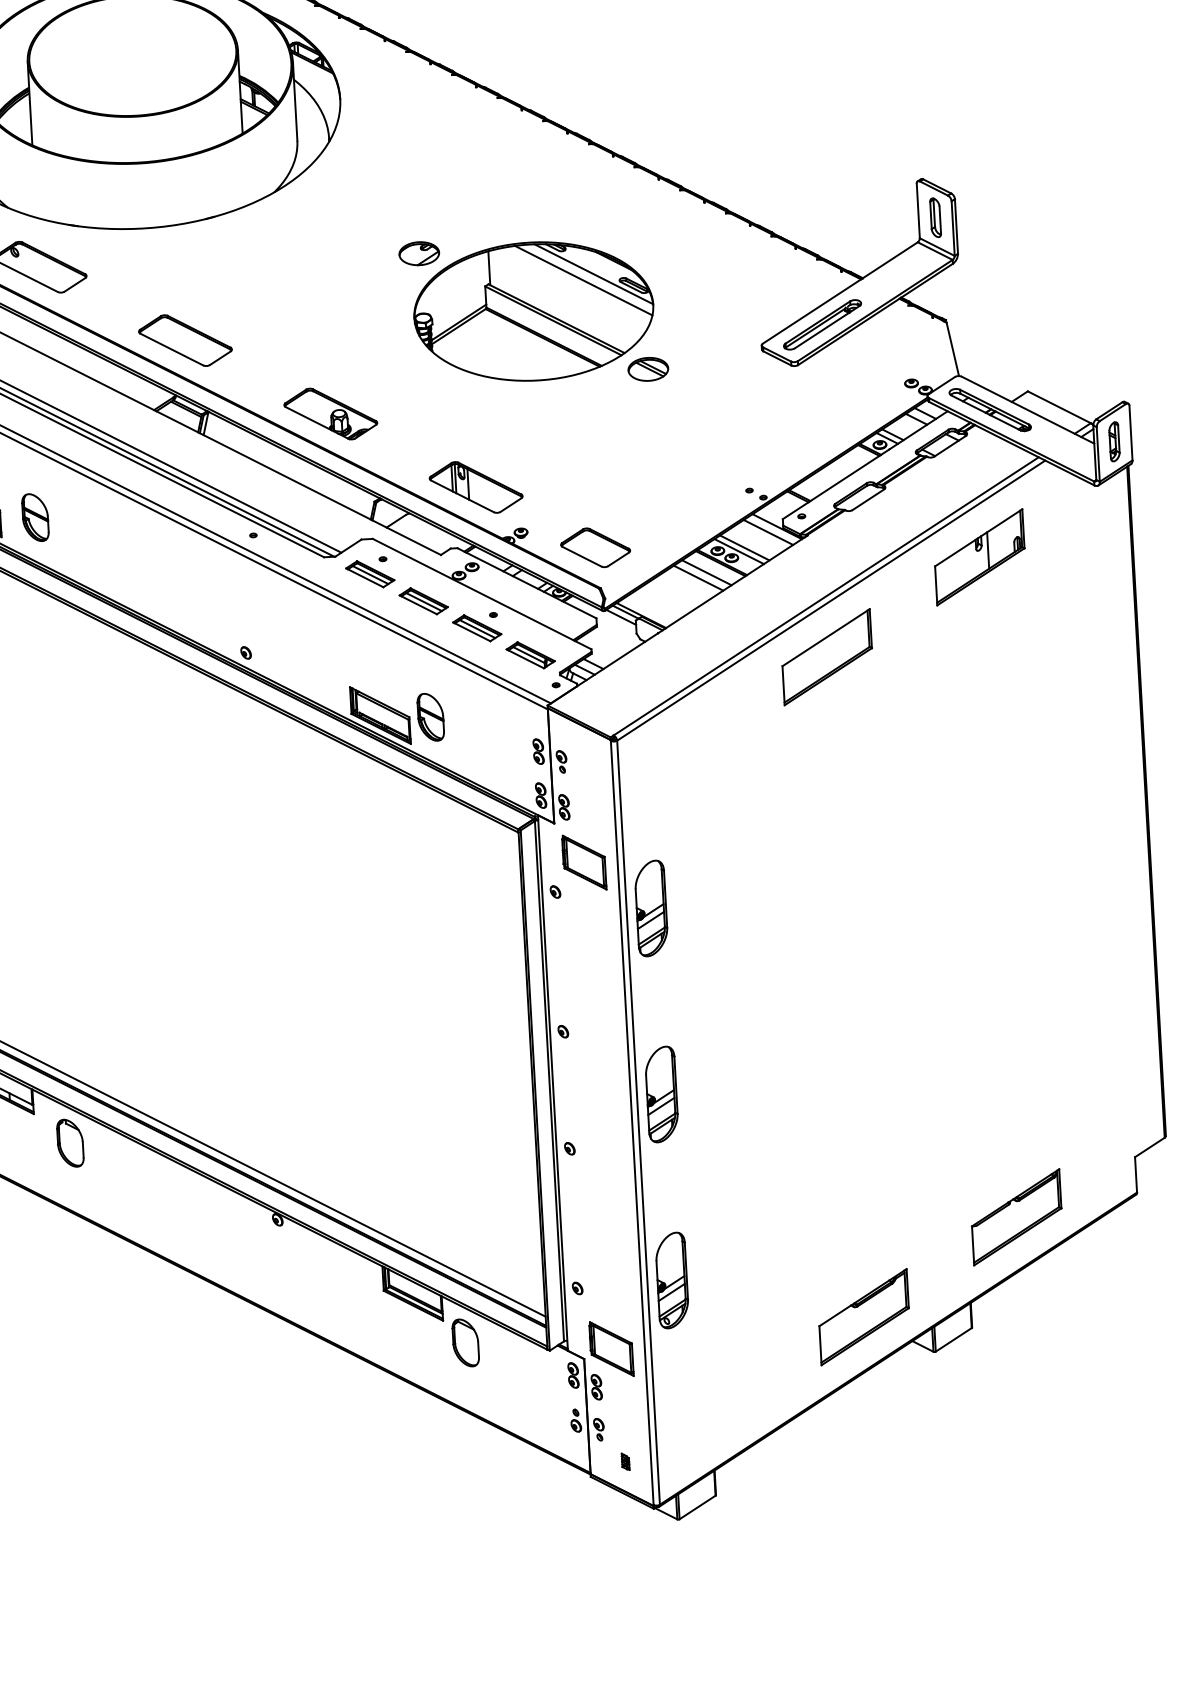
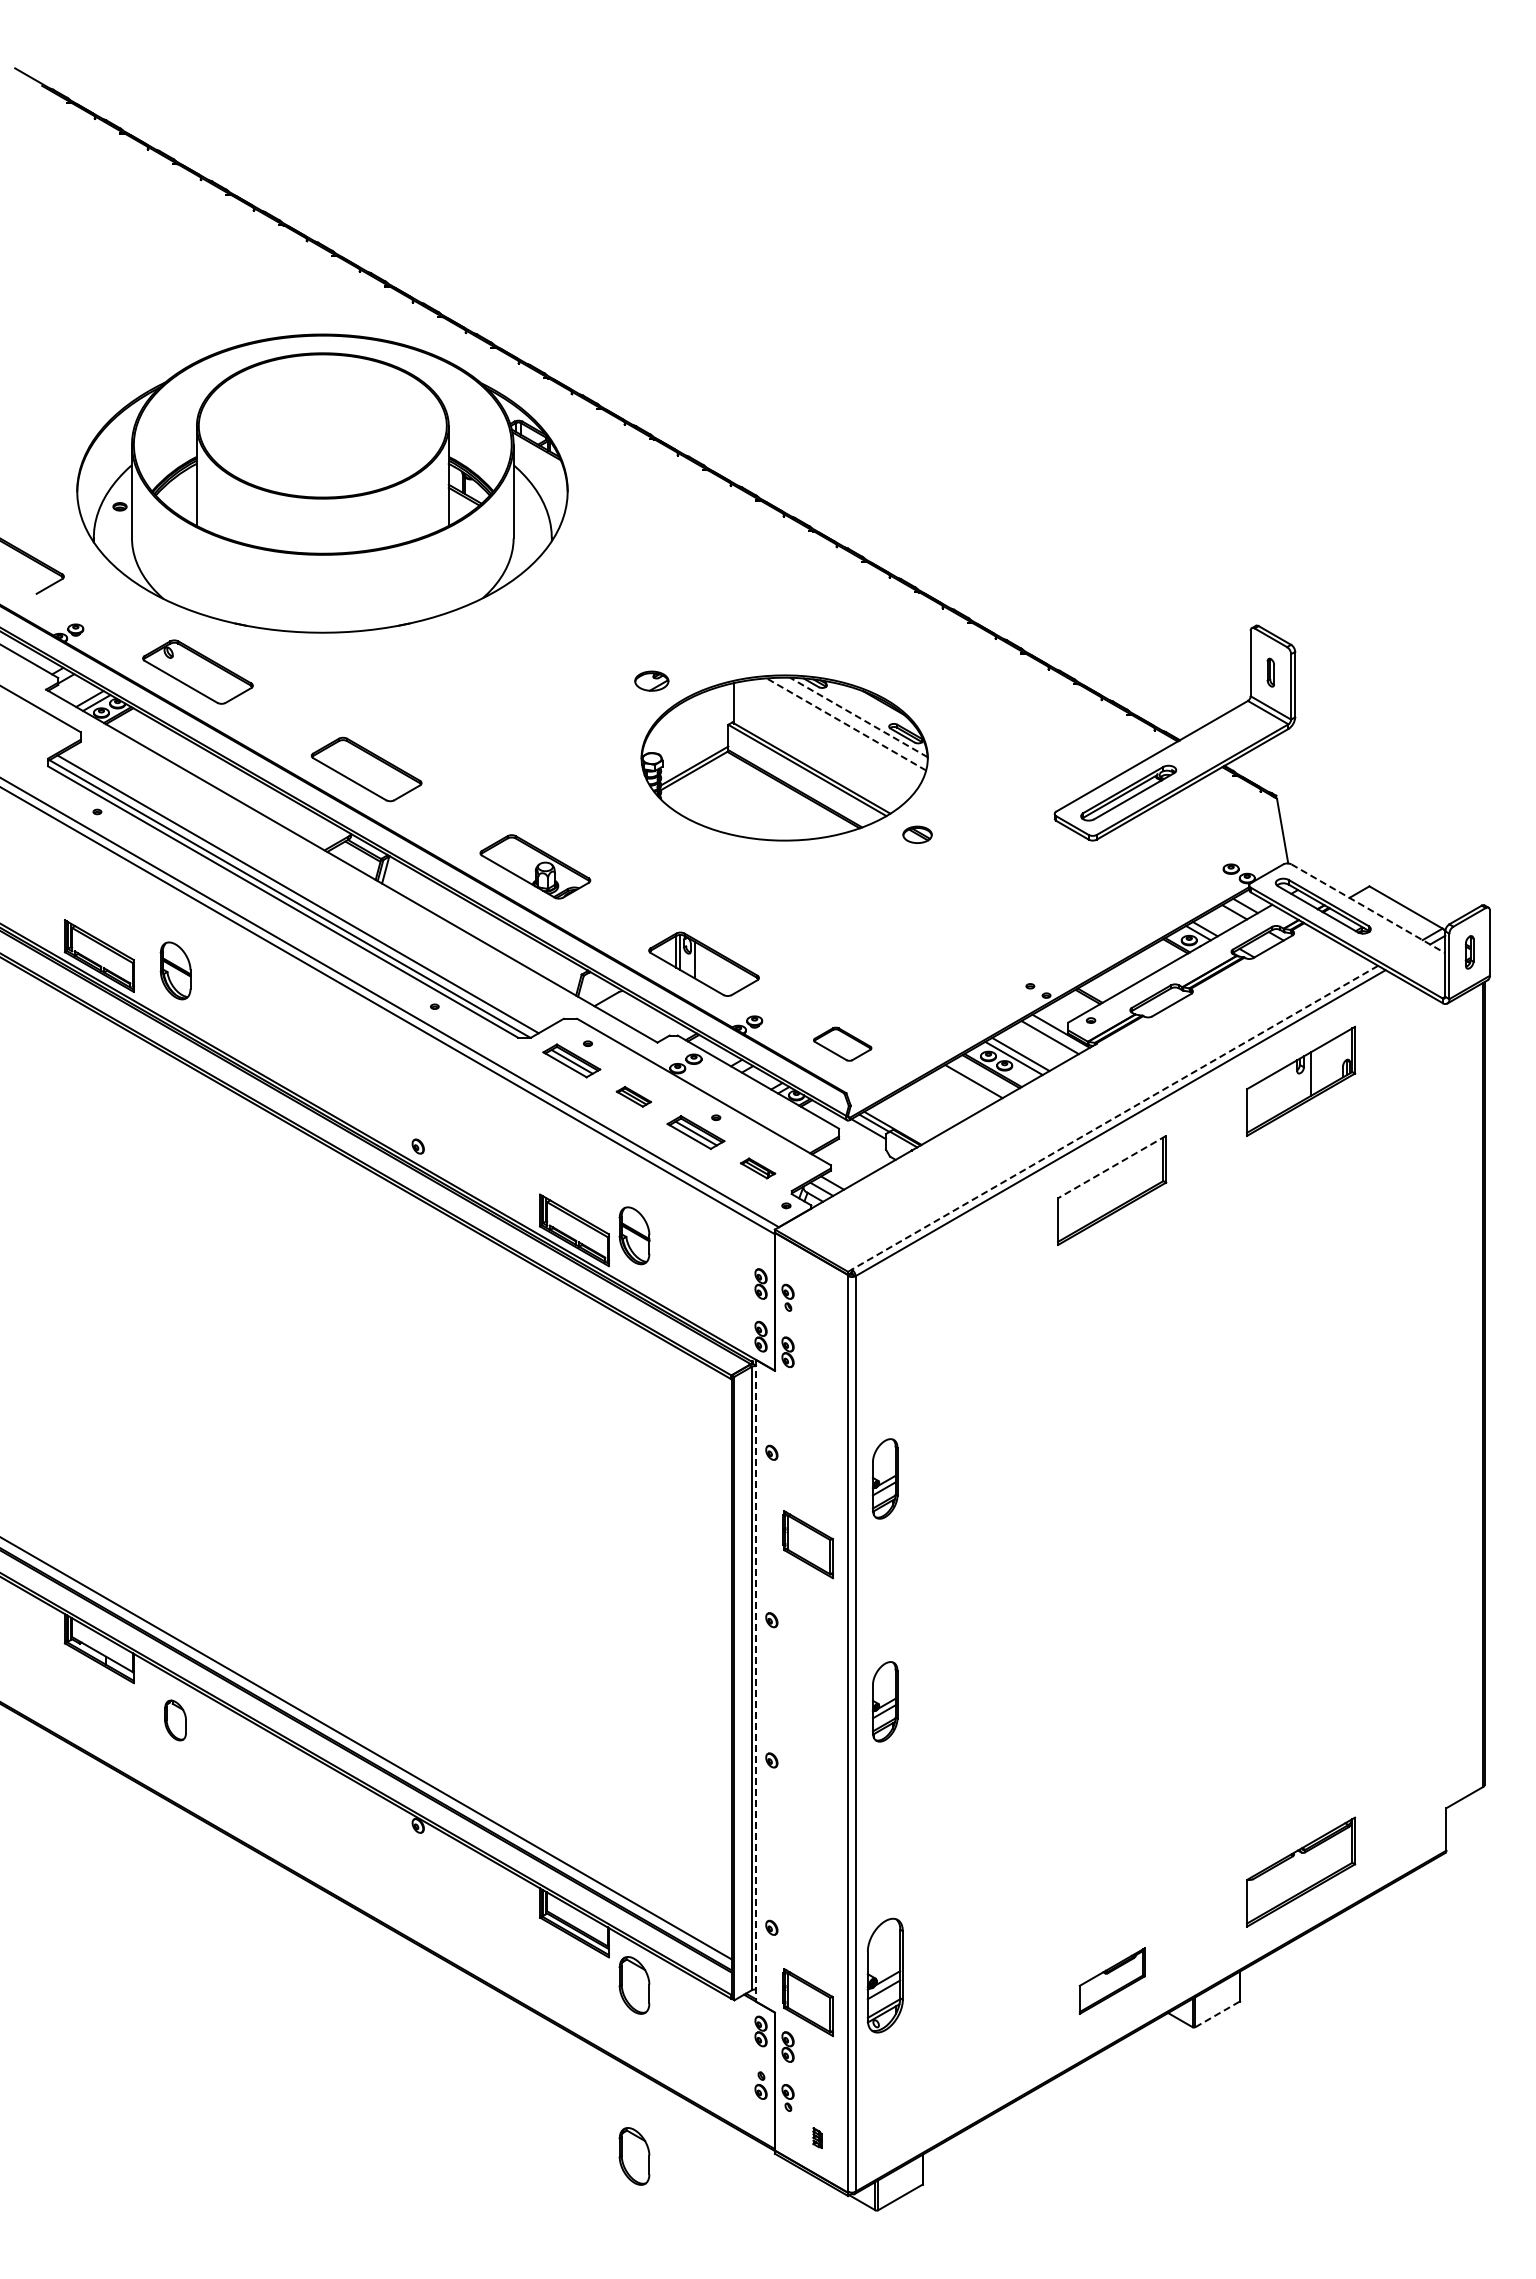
part: (935, 217) -> (1270, 672), size x0.6
part: (419, 253) -> (651, 680), size x0.7
line: (593, 274) -> (858, 717), solid -> dashed
line: (582, 280) -> (845, 724), solid -> dashed
part: (648, 369) -> (917, 834), size x0.6
line: (1028, 409) -> (1368, 908), solid -> dashed
part: (1114, 441) -> (1469, 952), size x0.7
part: (595, 547) -> (842, 1043), size x0.7
line: (698, 578) -> (963, 1087), removed
line: (825, 596) -> (1114, 1117), solid -> dashed
part: (423, 601) -> (633, 1096), size x0.6
line: (825, 638) -> (1111, 1167), solid -> dashed
part: (530, 655) -> (757, 1168), size x0.6
part: (583, 862) -> (807, 1544), moved
part: (650, 908) -> (884, 1478), size x0.7
line: (553, 1082) -> (756, 1680), solid -> dashed
part: (661, 1094) -> (884, 1701), size x0.7
part: (70, 1143) -> (175, 1720), size x0.7
part: (671, 1280) -> (884, 1975), moved
part: (864, 1316) -> (1112, 1980), size x0.6
line: (953, 1340) -> (1217, 2014), solid -> dashed
part: (473, 1485) -> (634, 2156), added

